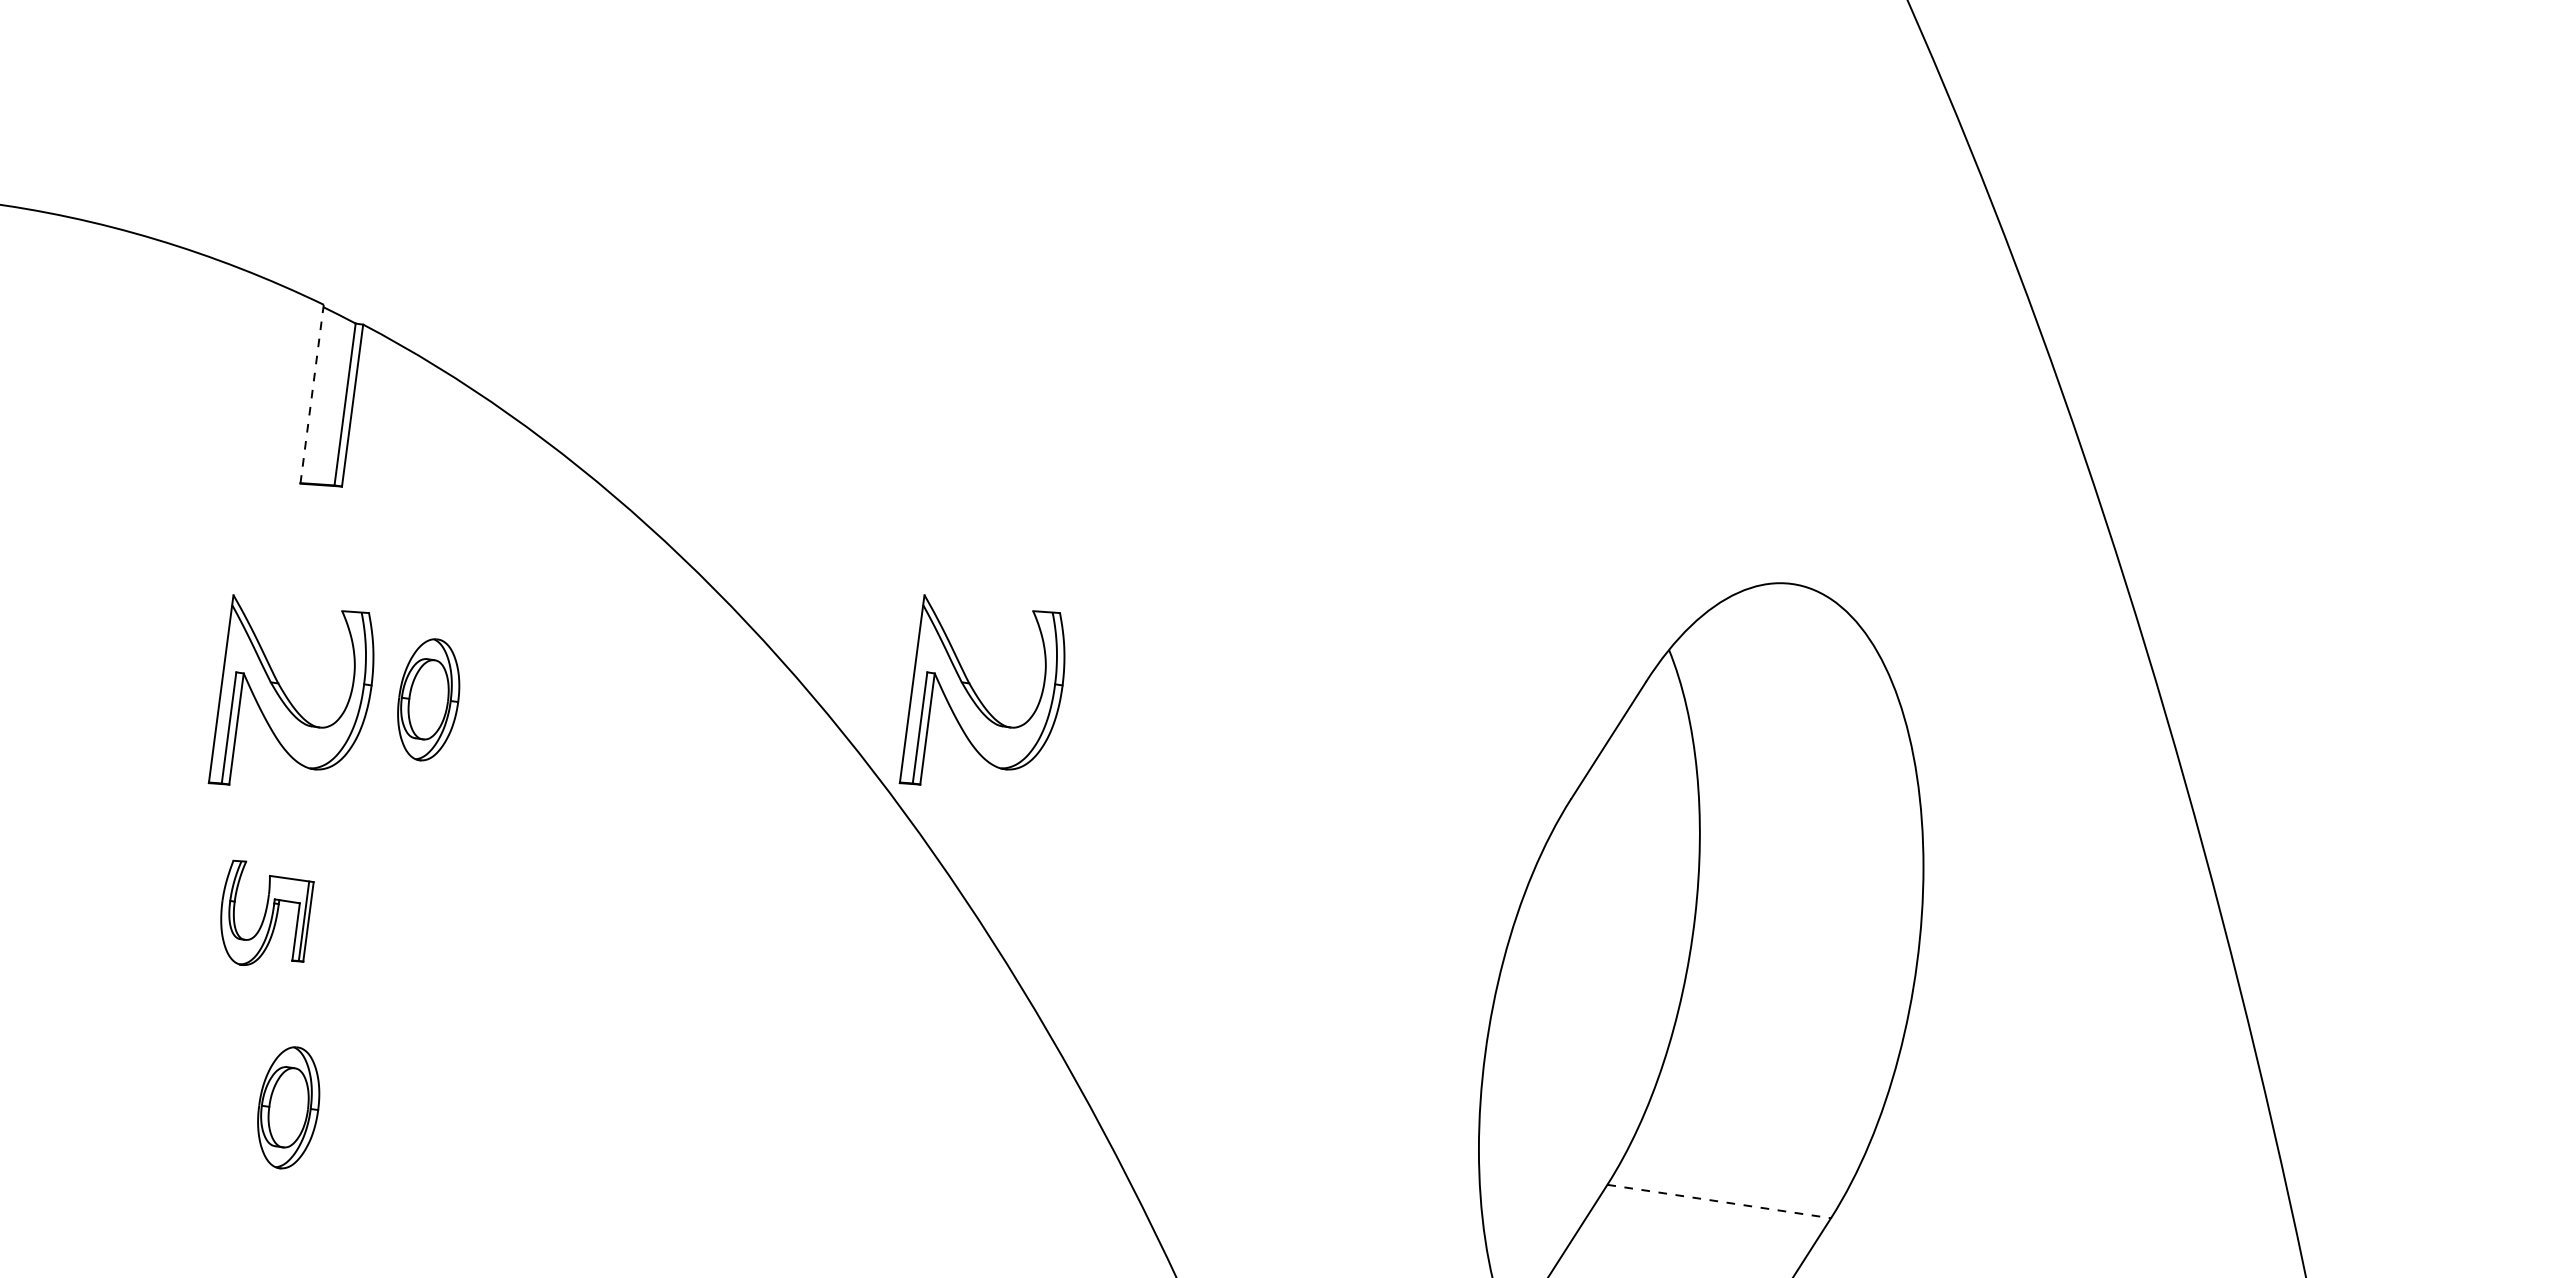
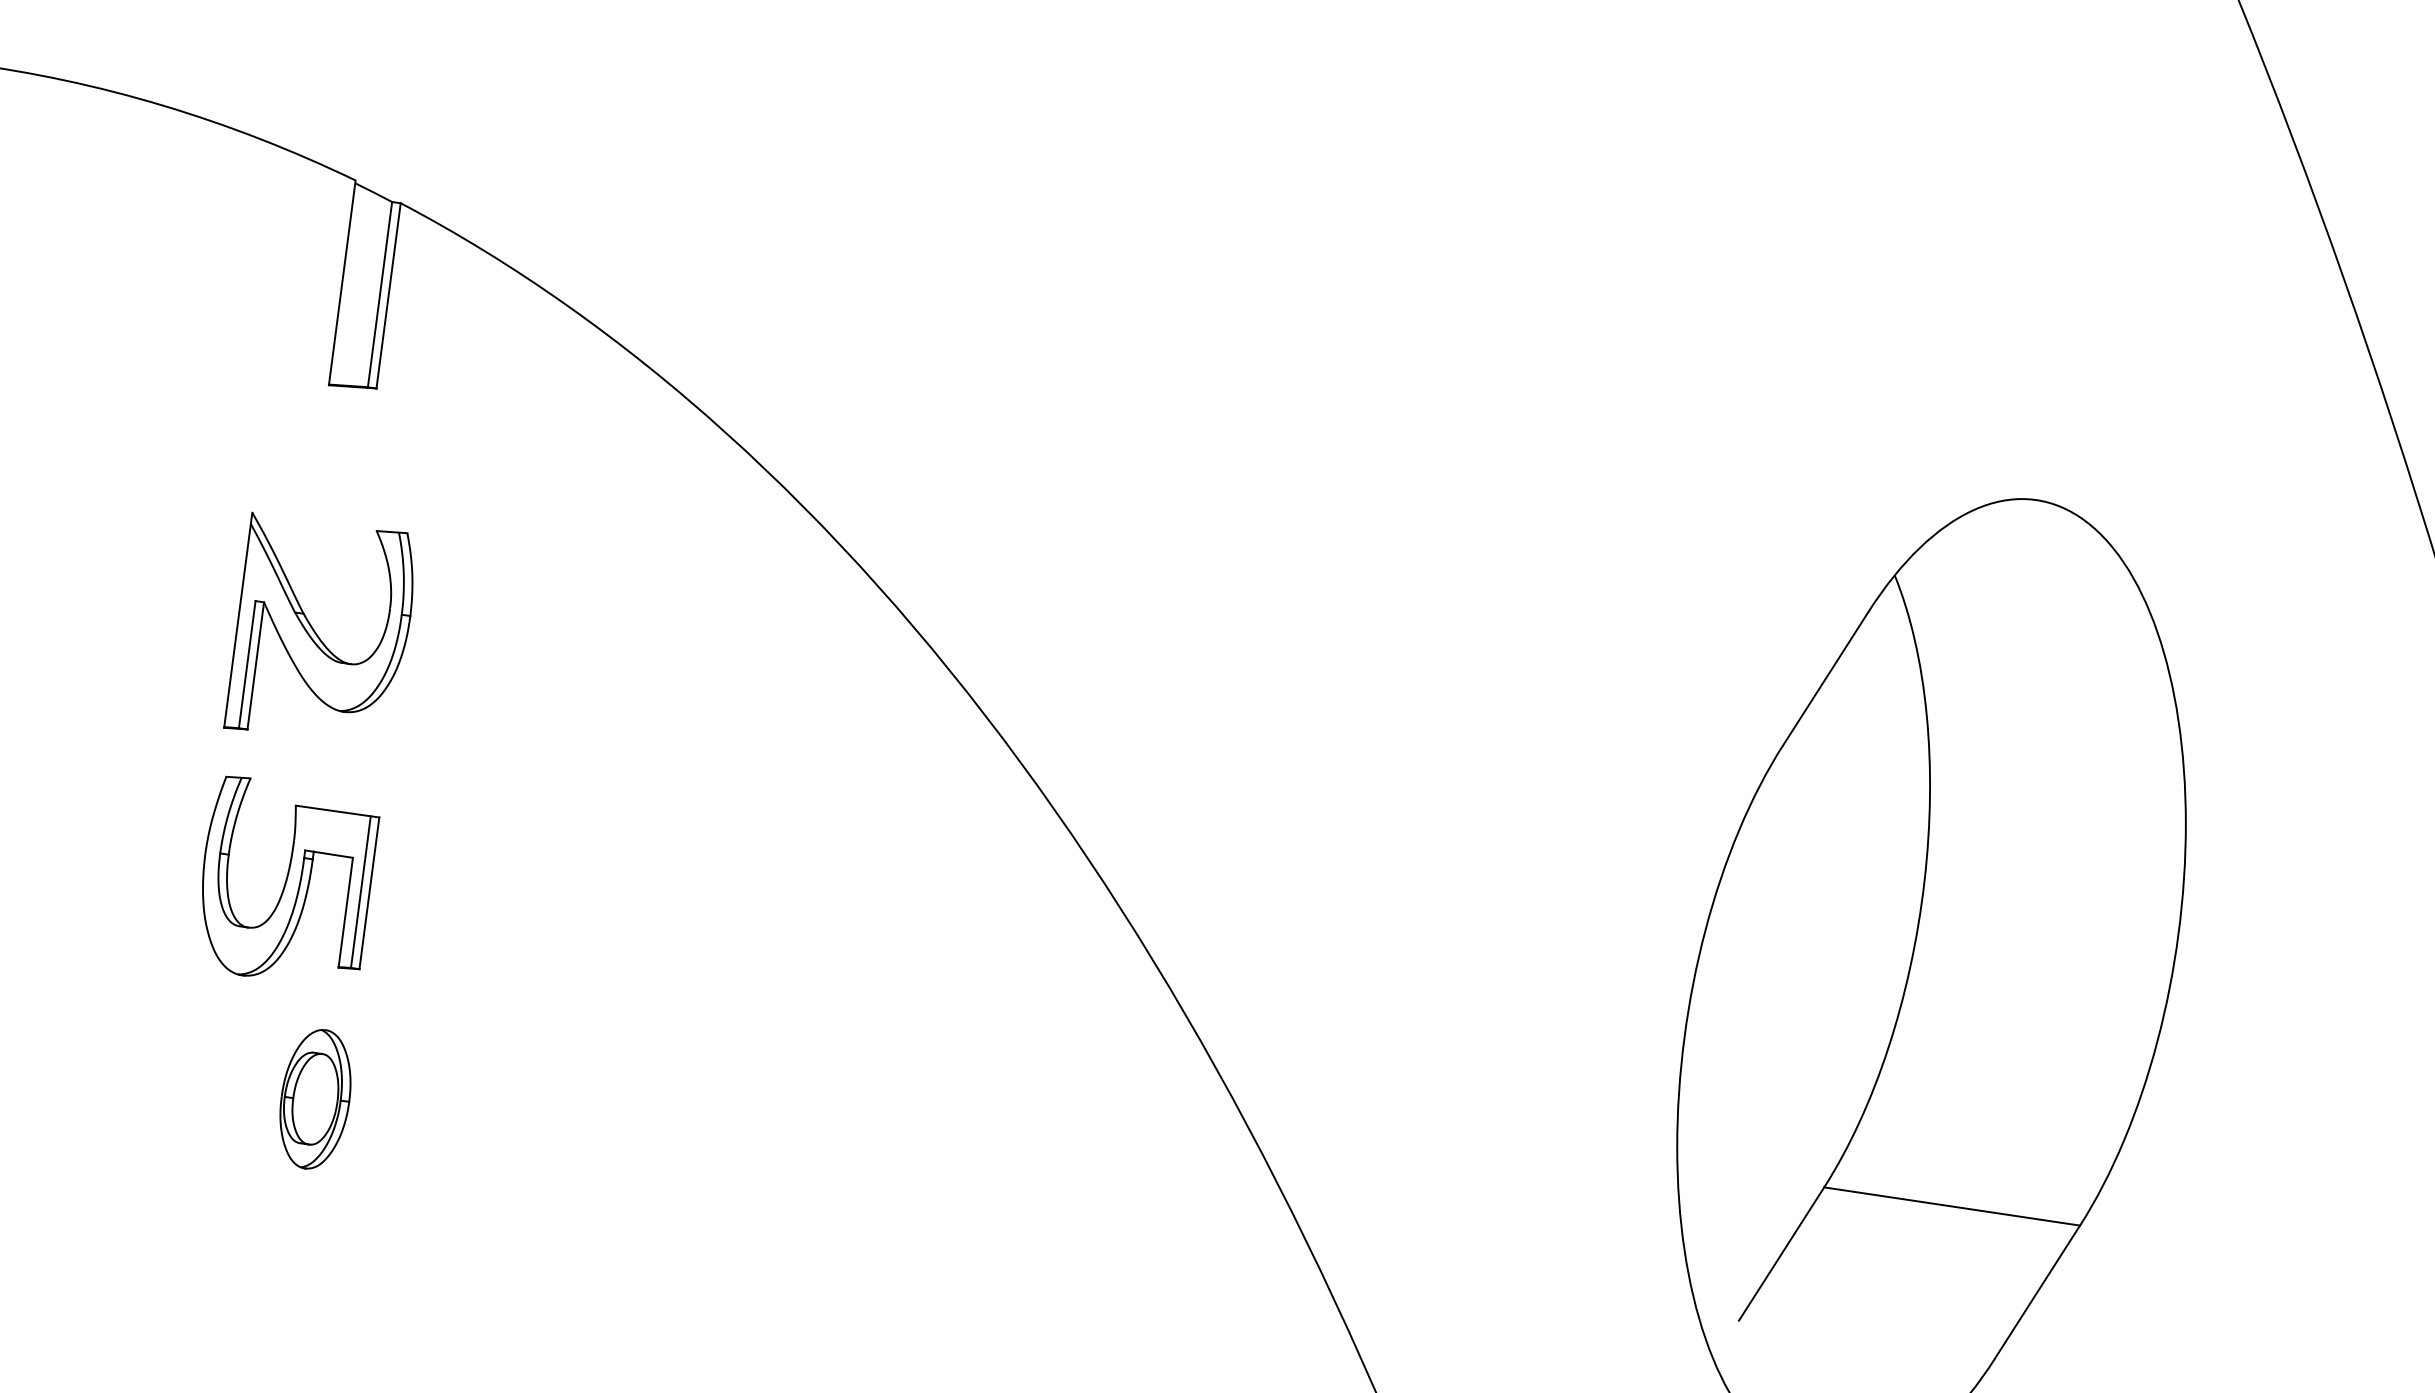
line: (312, 393) -> (342, 282), dashed -> solid
part: (975, 691) -> (1101, 622), removed
part: (428, 699) -> (475, 632), removed
part: (267, 912) -> (291, 875), size x1.67
line: (1719, 1201) -> (1952, 1206), dashed -> solid

